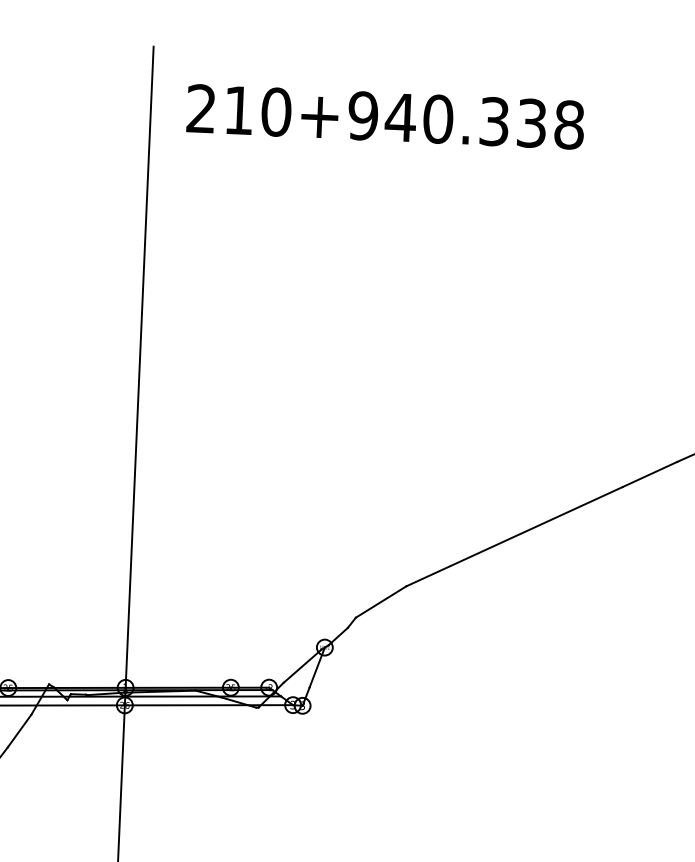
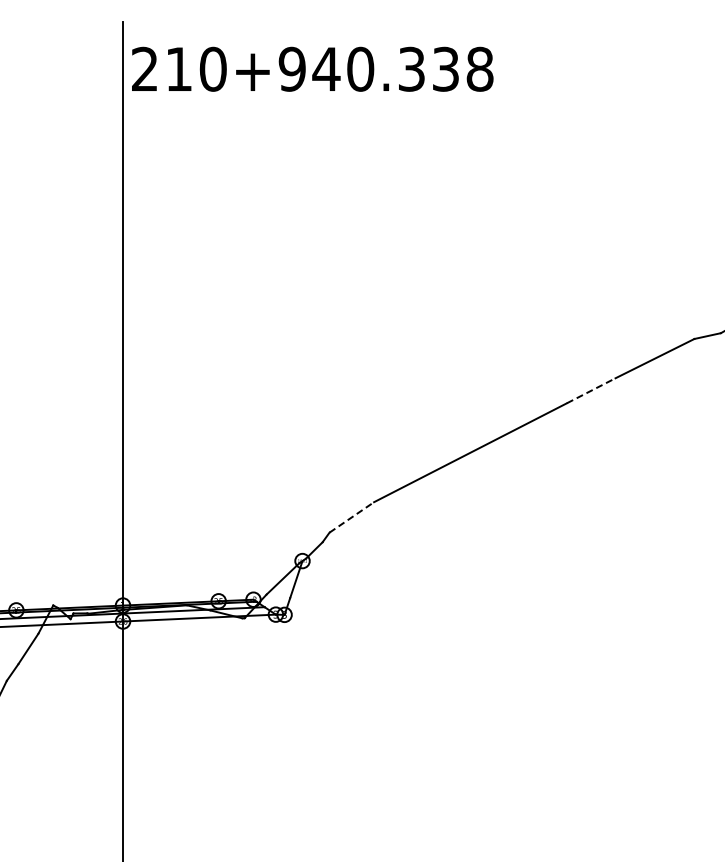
text: (385, 116) -> (312, 68), moved
line: (650, 474) -> (591, 390), solid -> dashed
line: (380, 602) -> (351, 517), solid -> dashed

